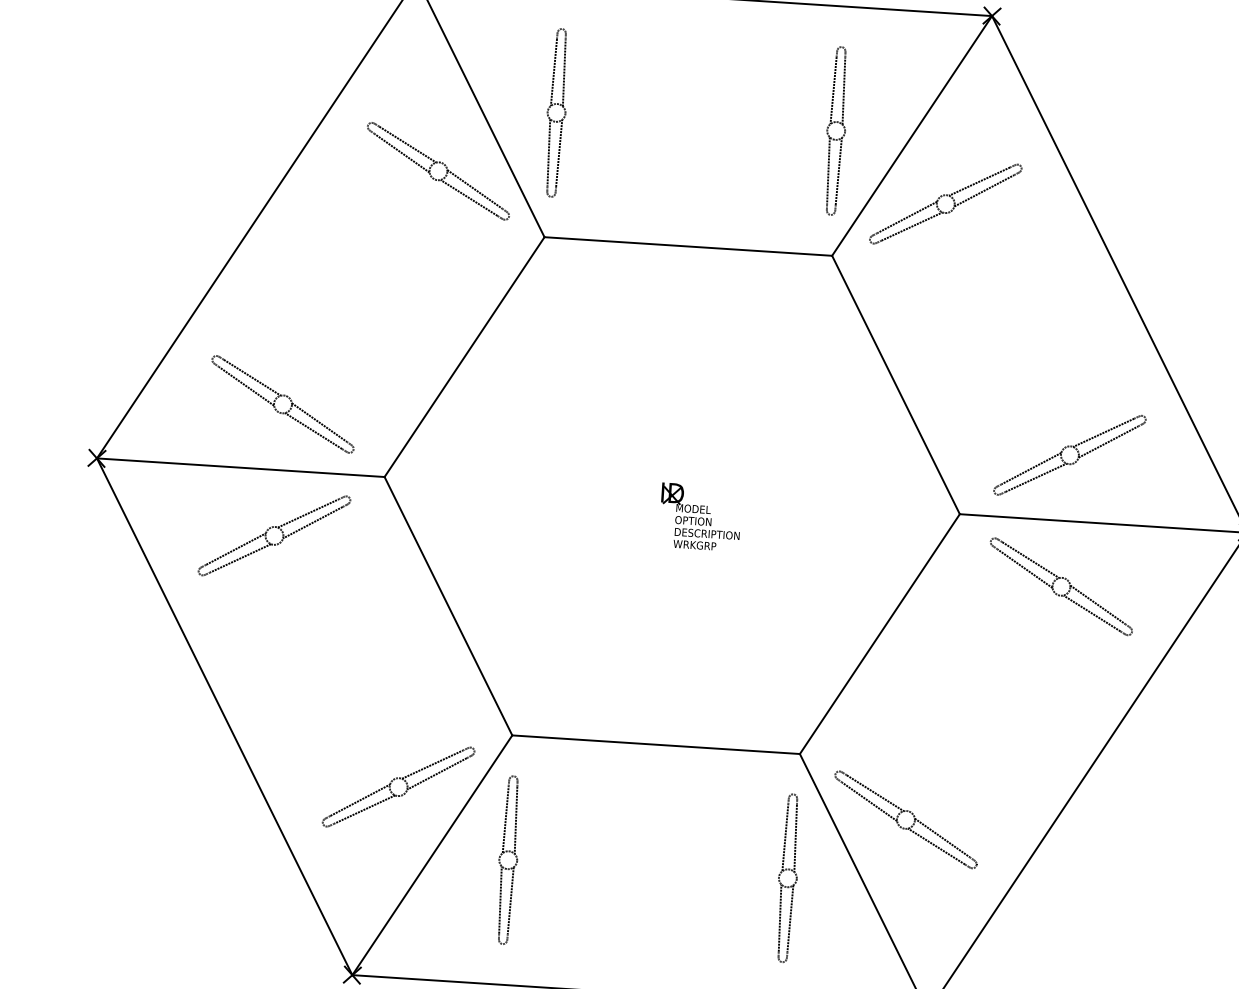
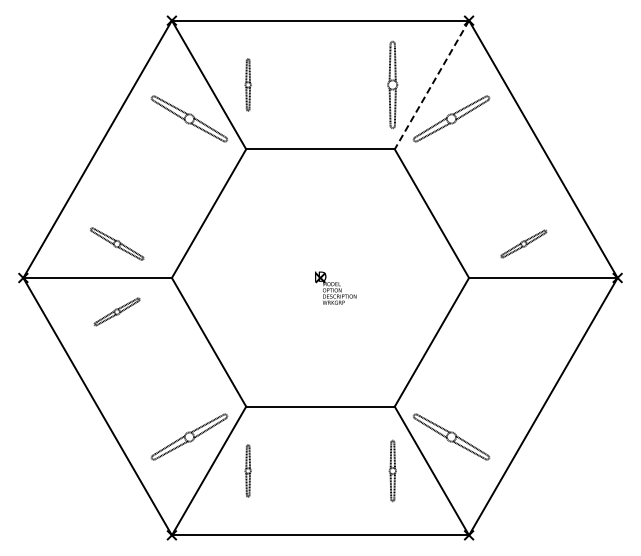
part: (555, 111) -> (247, 84), size x0.6
line: (911, 136) -> (431, 85), solid -> dashed
part: (281, 403) -> (116, 243), size x0.7
part: (1069, 454) -> (523, 243), size x0.6
part: (273, 534) -> (116, 311), size x0.6
part: (1061, 585) -> (523, 311), removed
part: (506, 859) -> (247, 470), size x0.6
part: (787, 877) -> (392, 470), size x0.7

